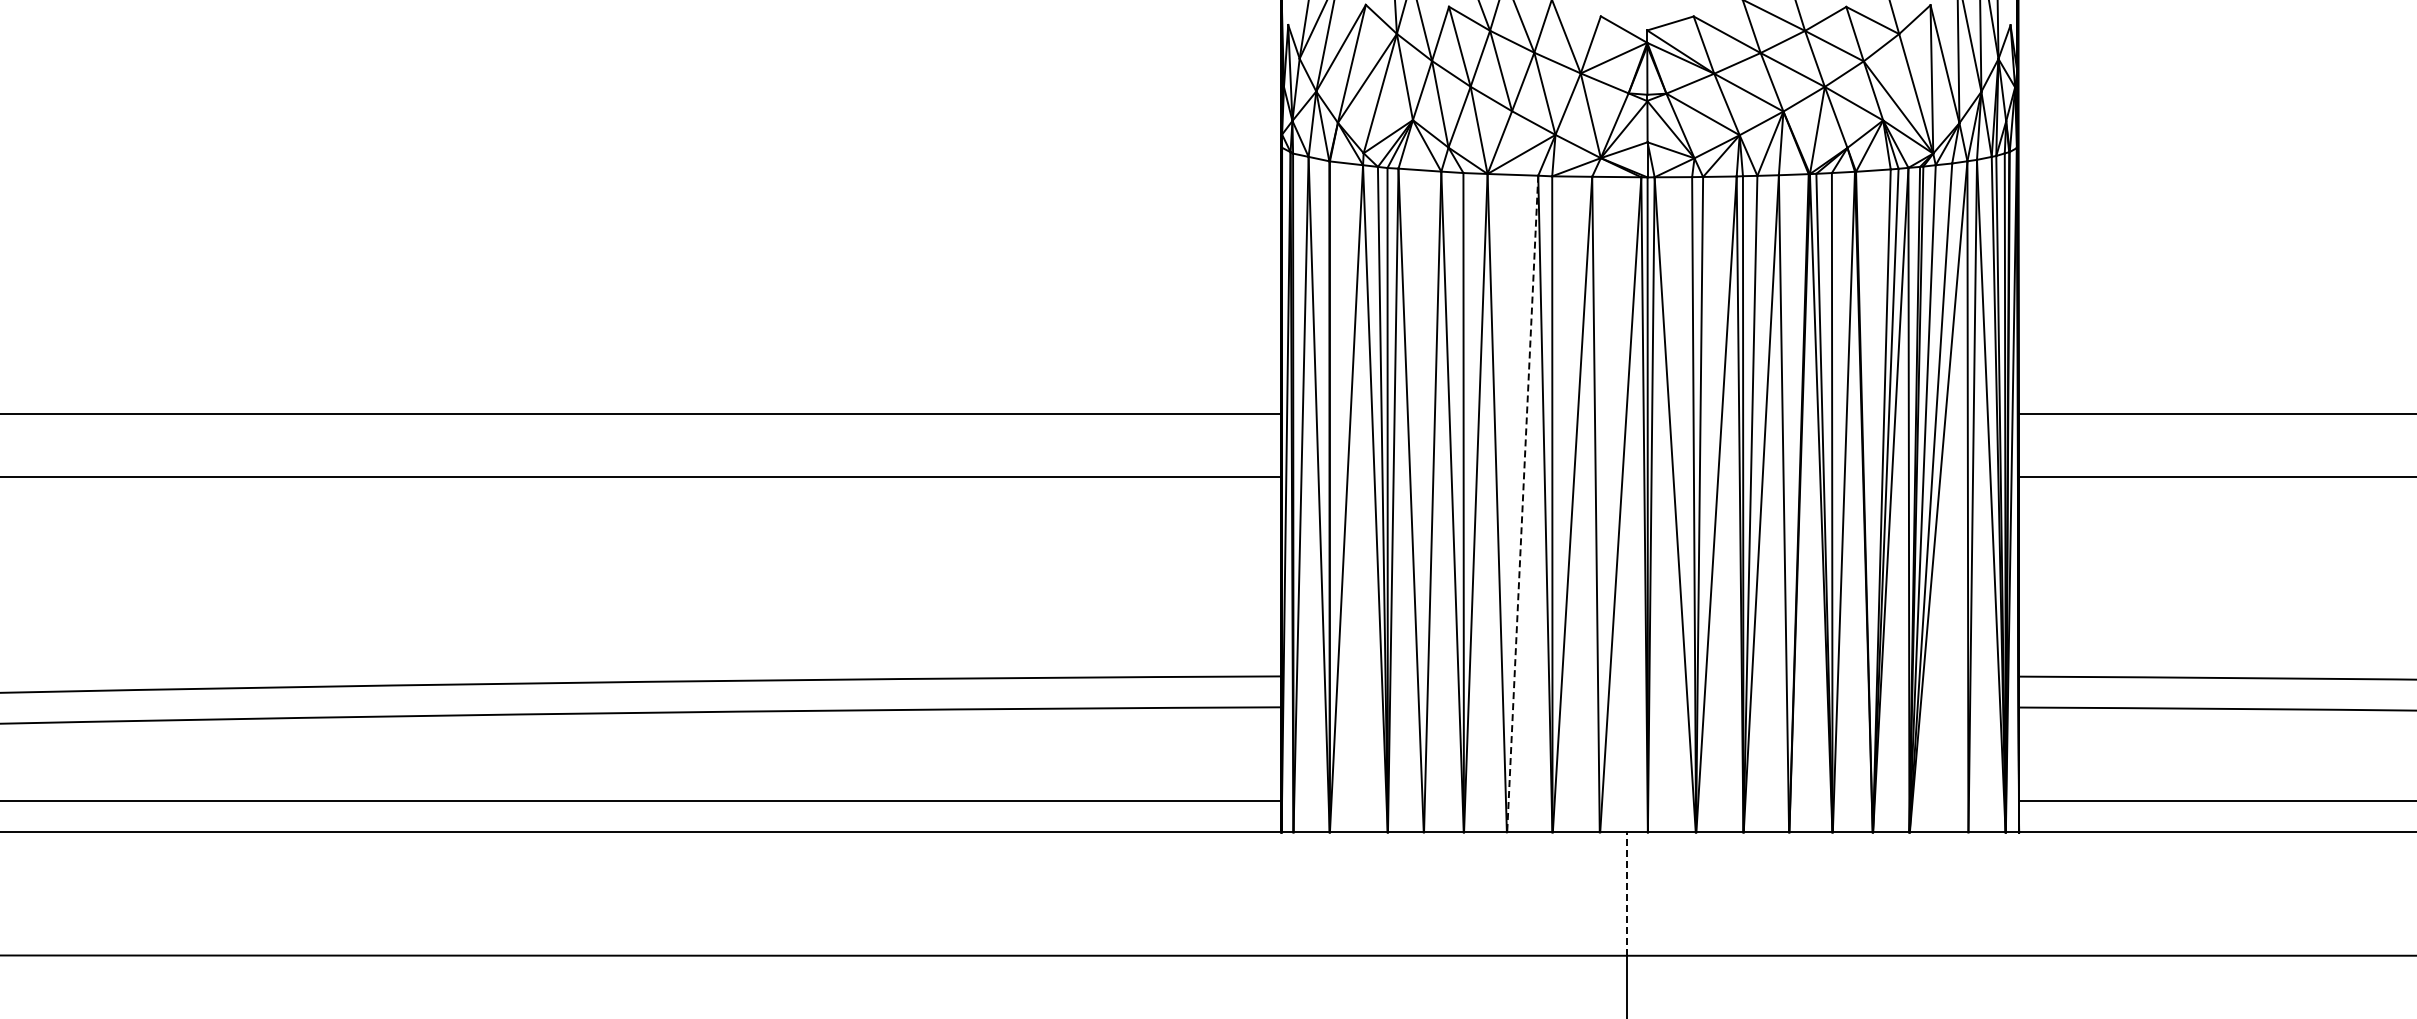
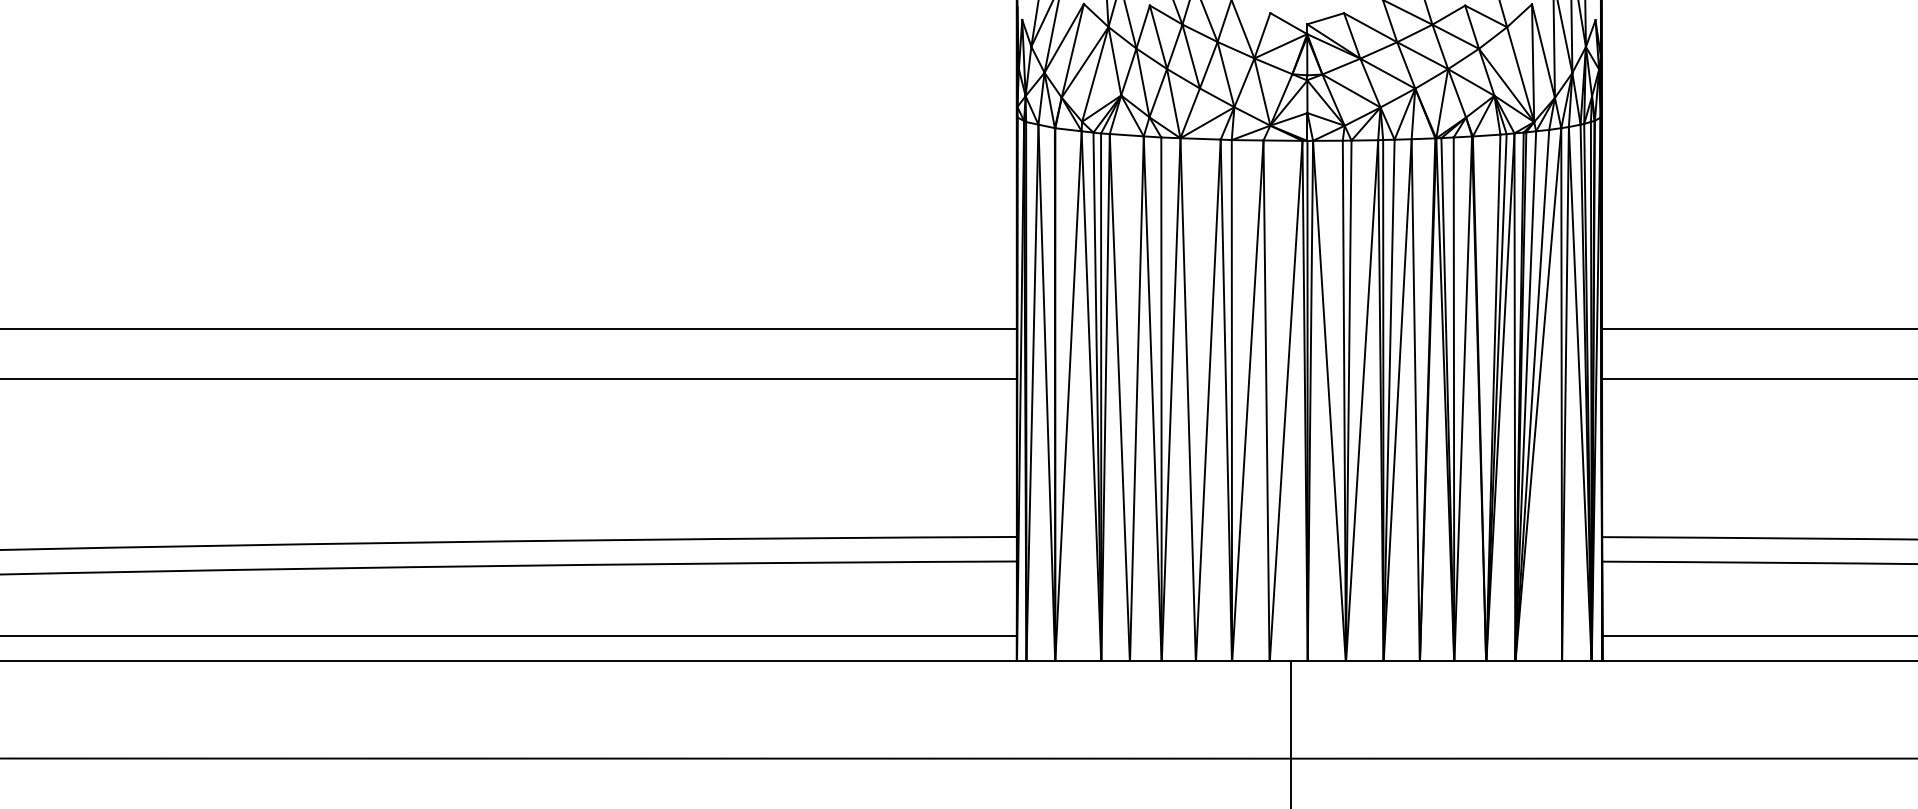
line: (1522, 504) -> (1208, 400), dashed -> solid
line: (1627, 894) -> (1291, 710), dashed -> solid

